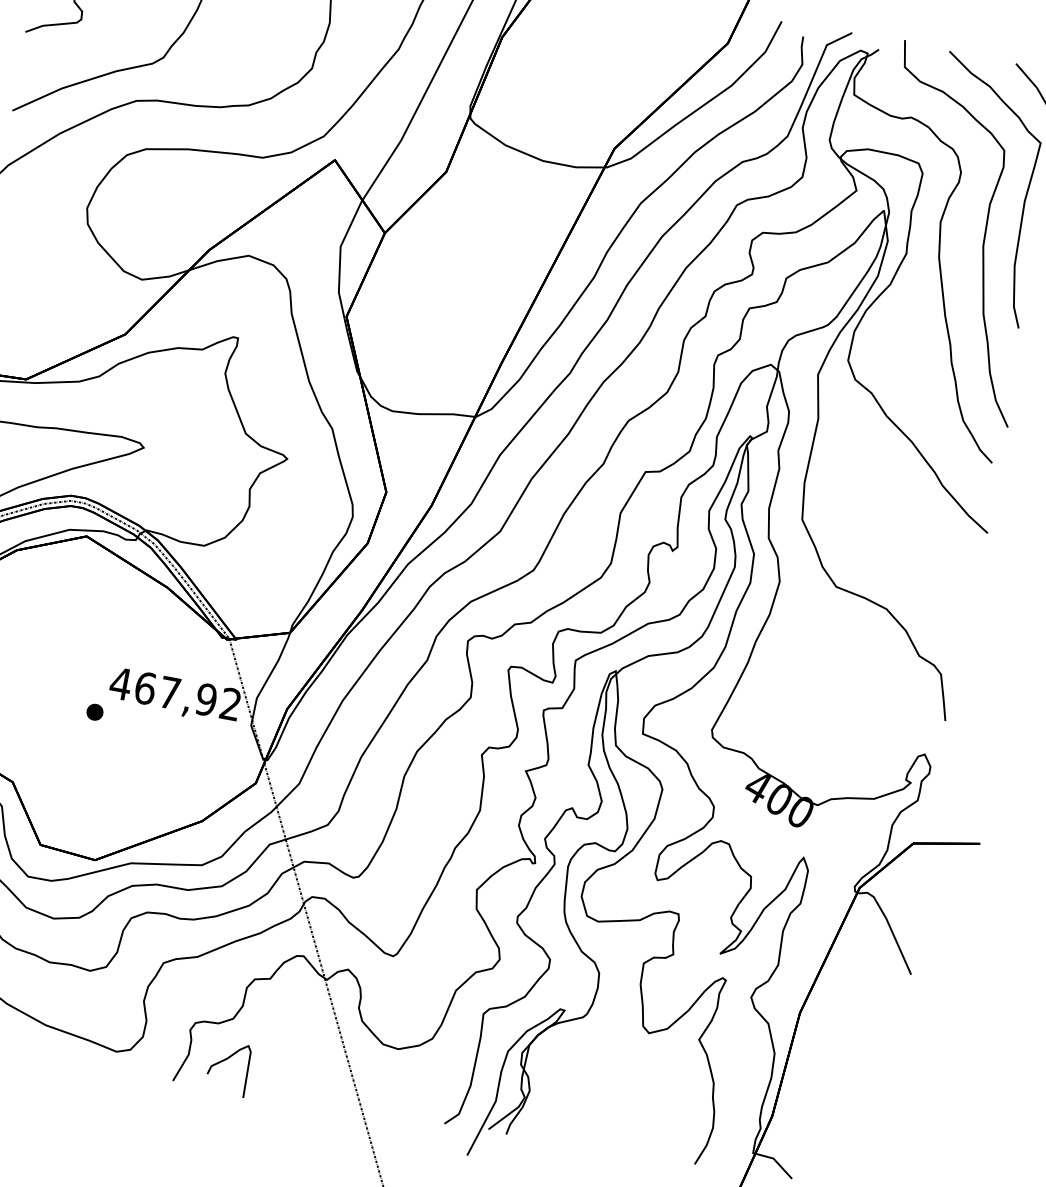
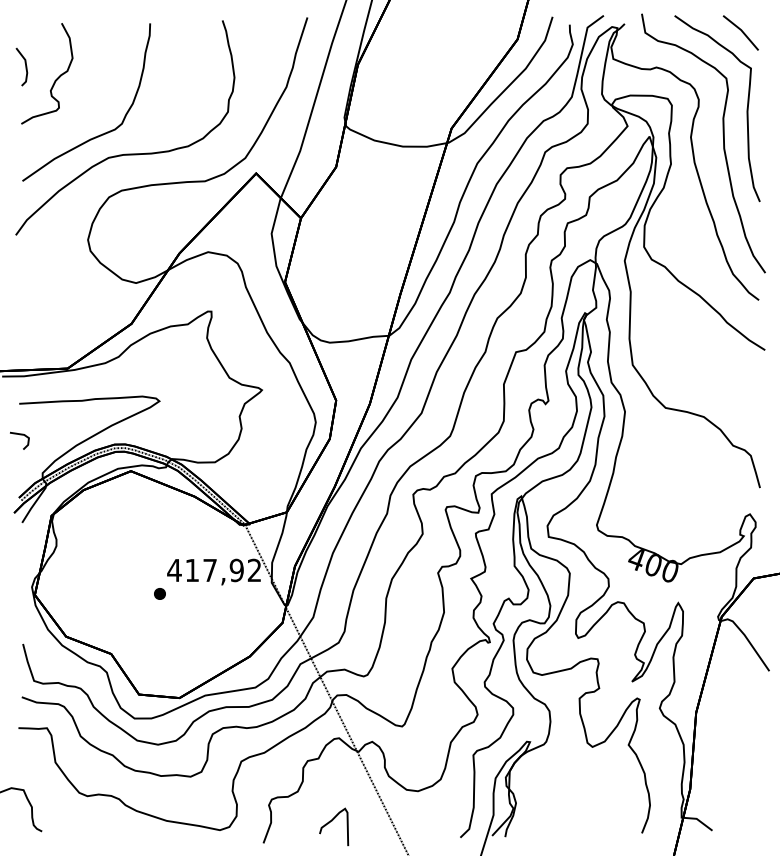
text: (145, 688) -> (192, 570), 467,92 -> 417,92
curve: (227, 1060) -> (332, 821), moved

